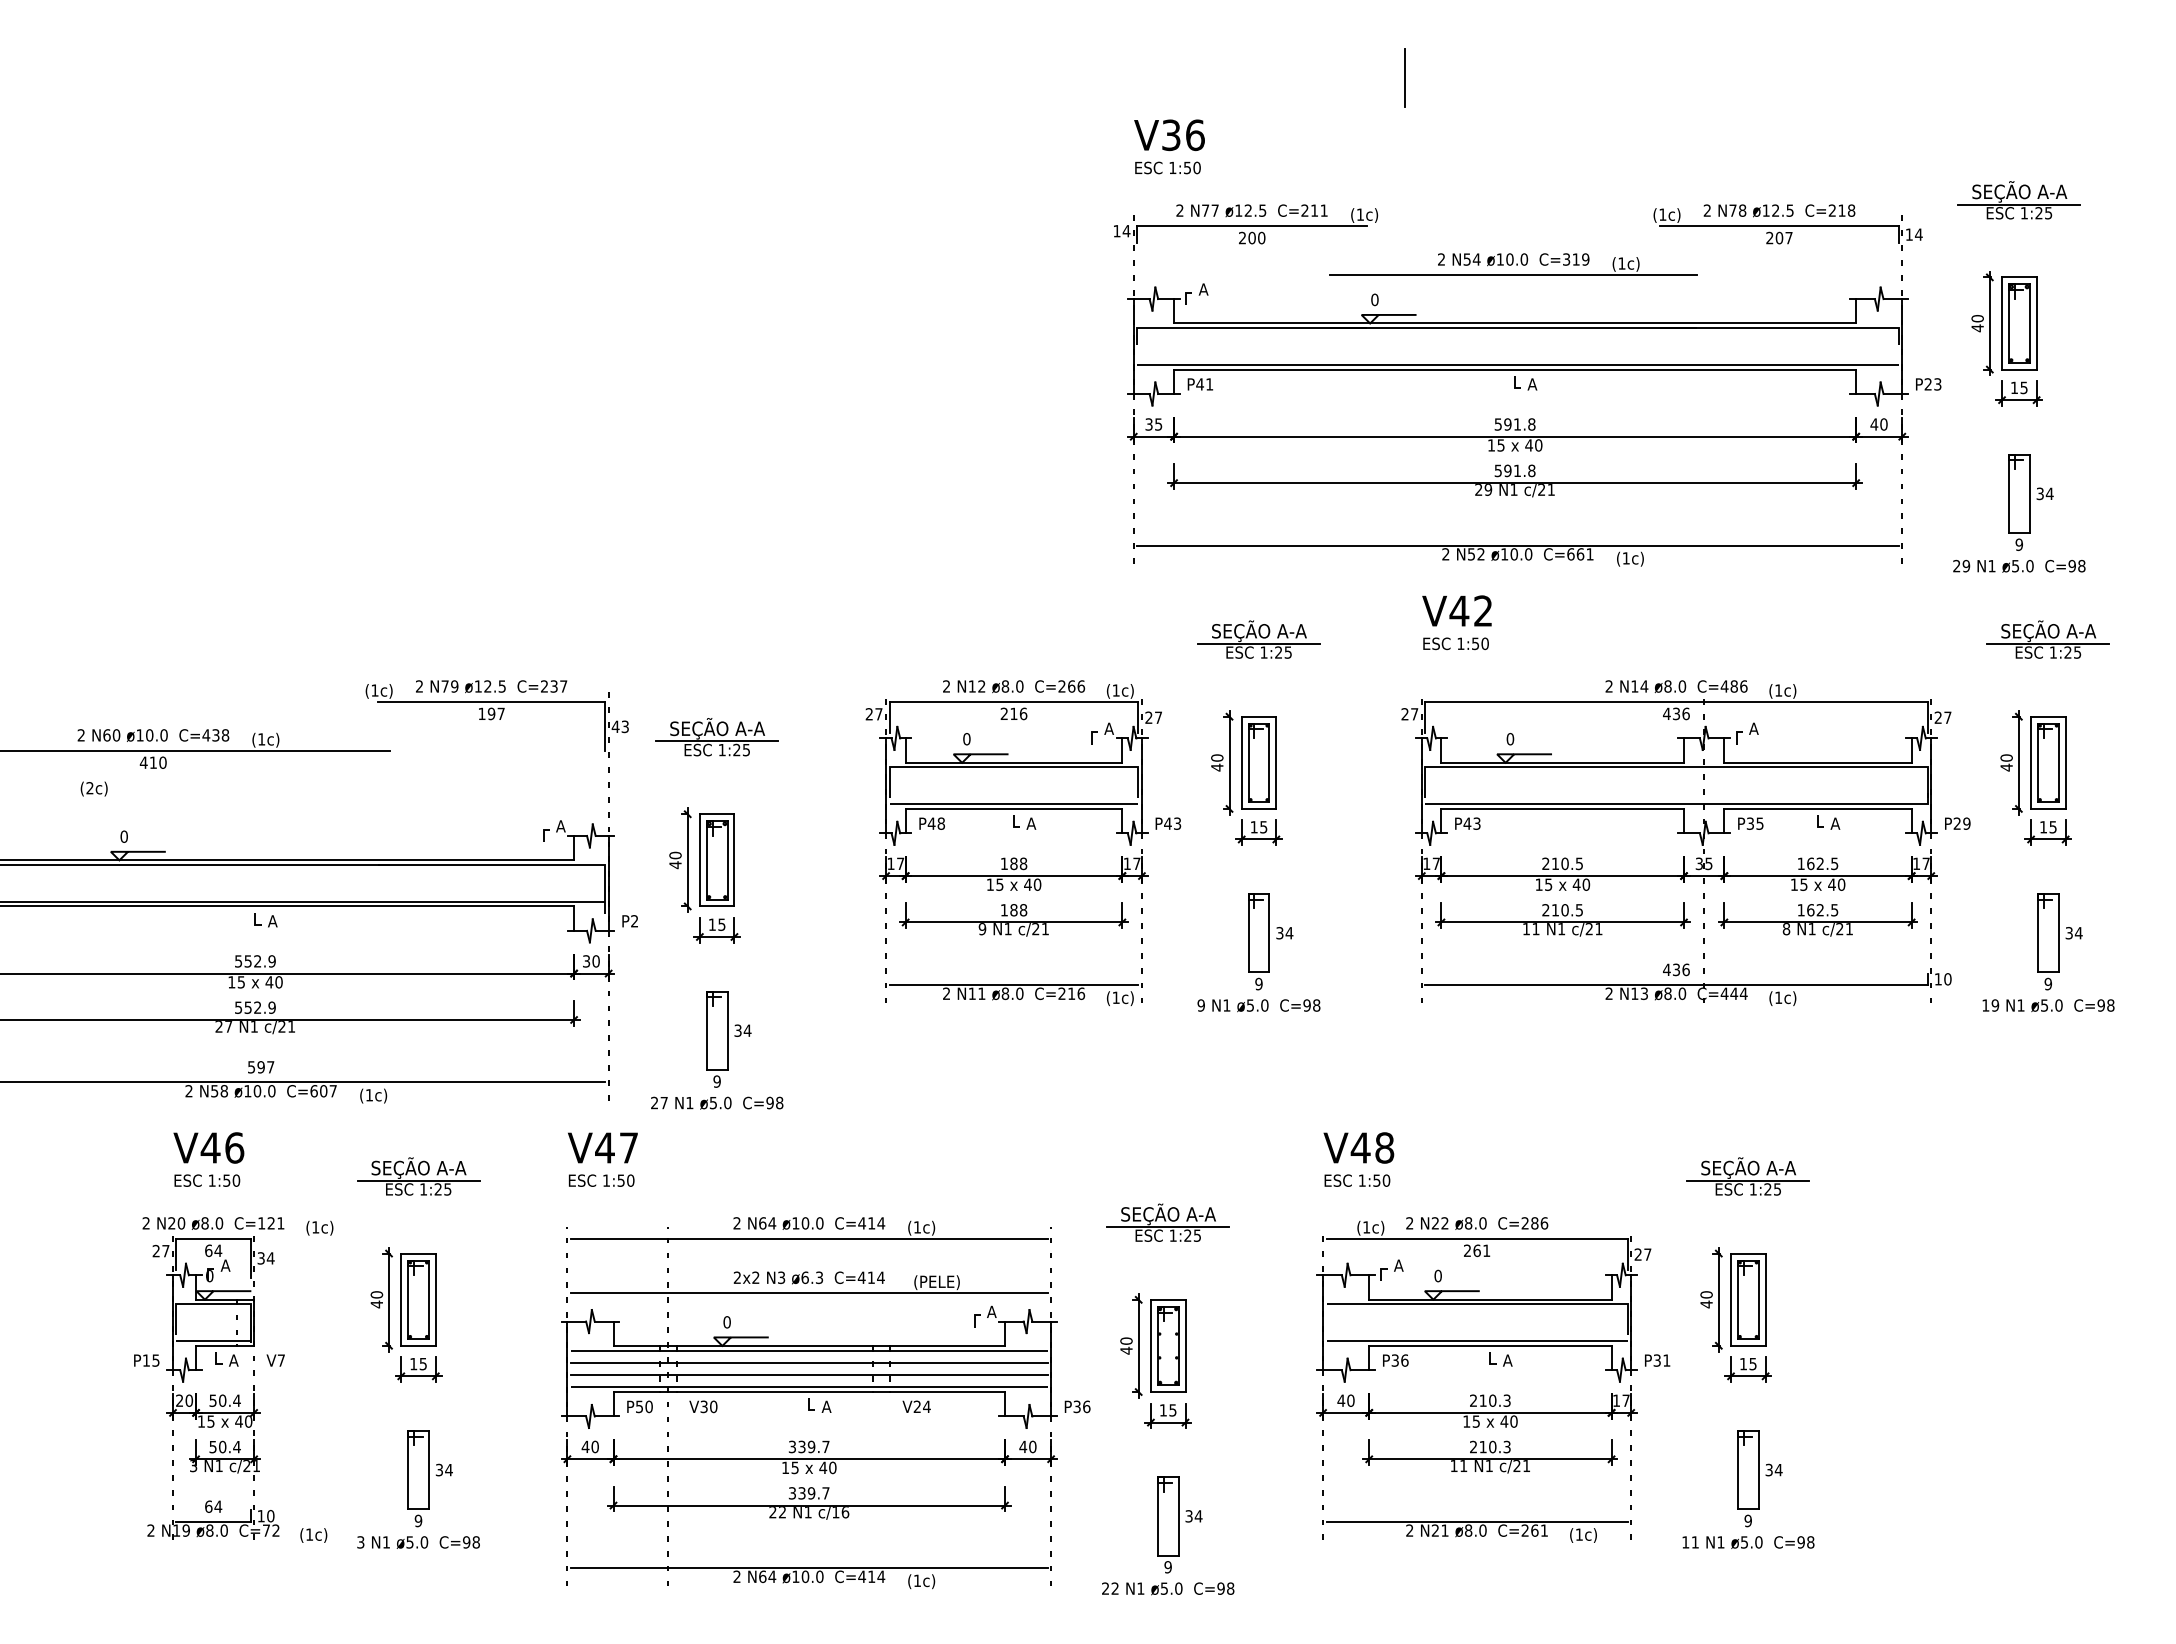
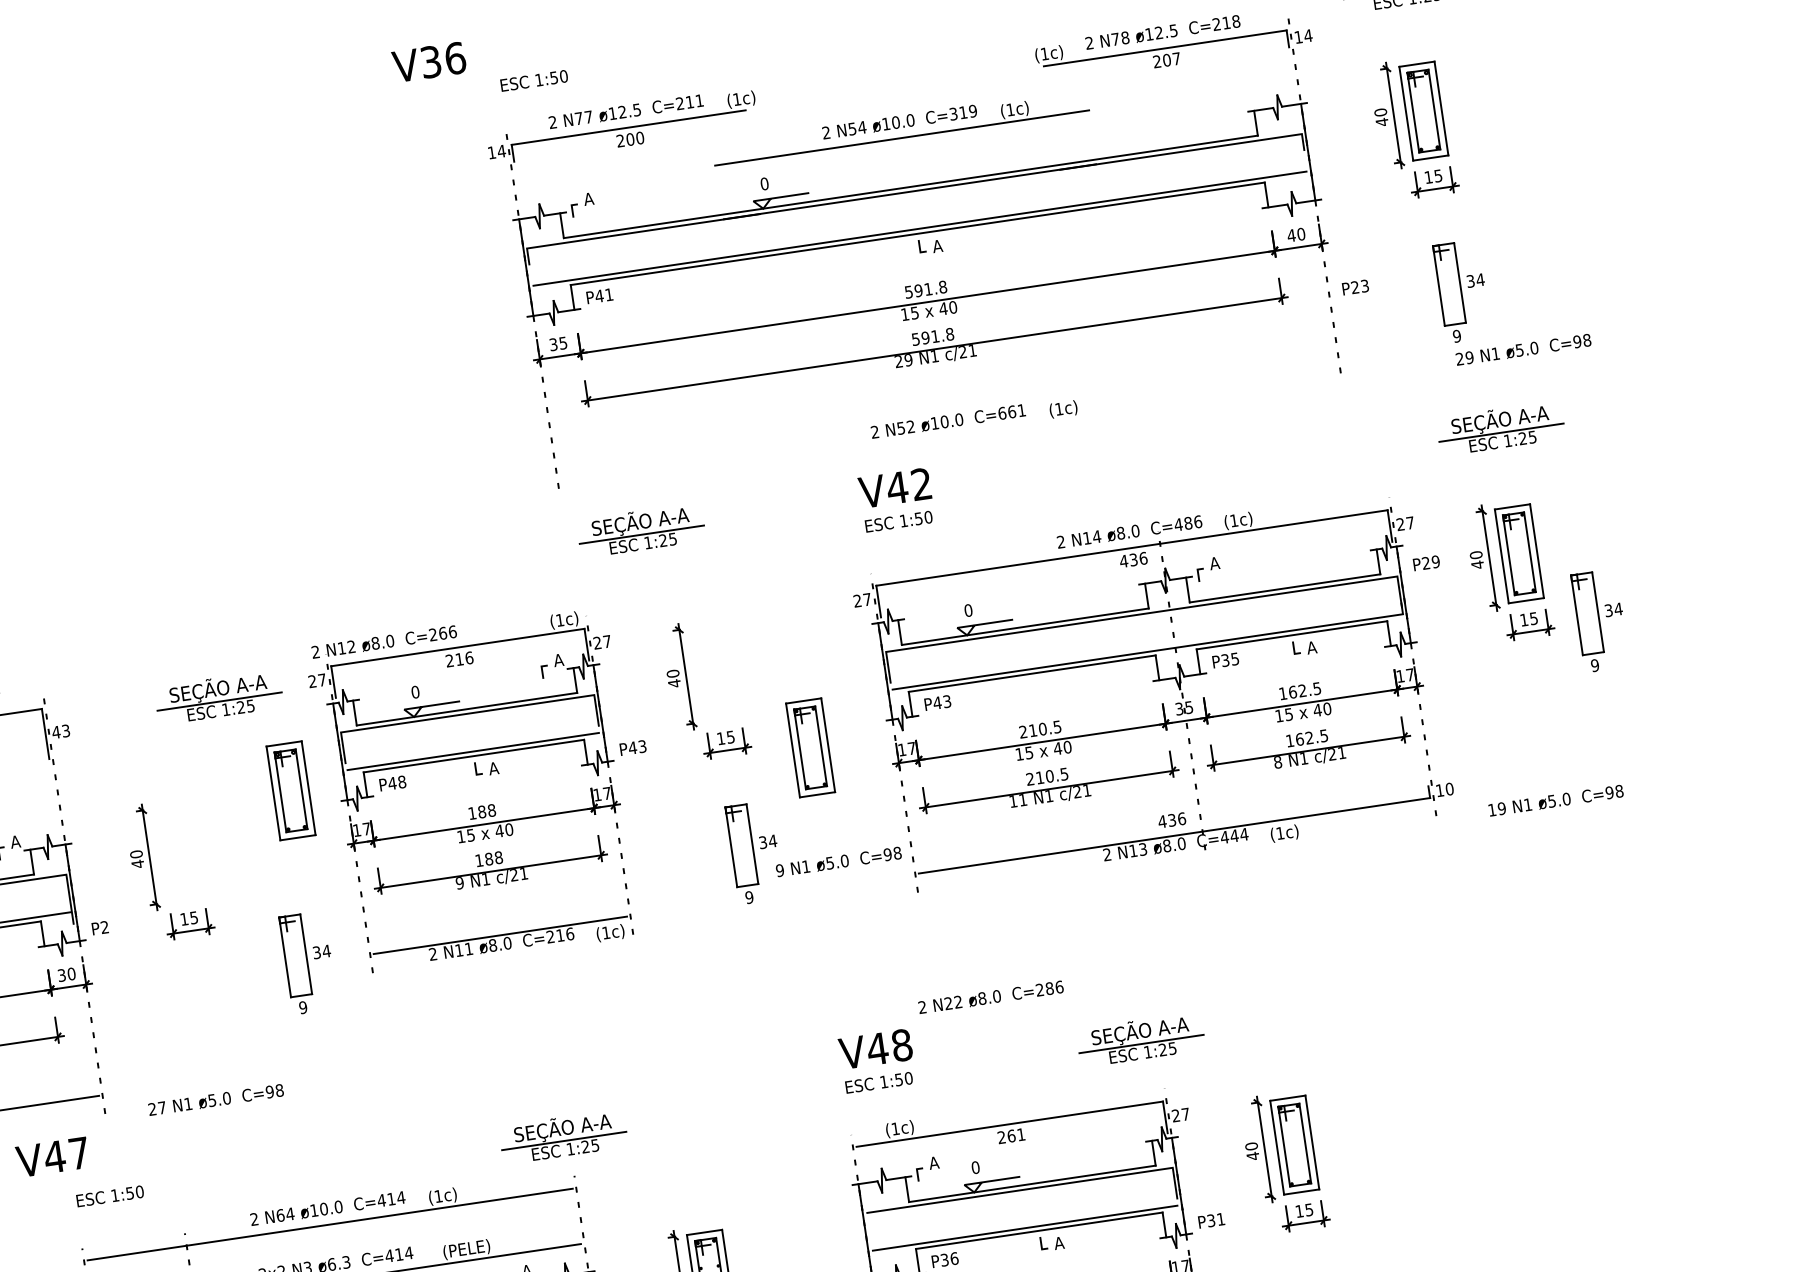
text: (1169, 135) -> (429, 62), moved
text: (1928, 384) -> (1355, 287), moved
line: (1517, 545) -> (946, 412), removed
text: (2019, 565) -> (1523, 349), moved
part: (1258, 639) -> (640, 530), moved
text: (1014, 686) -> (384, 641), moved
part: (716, 737) -> (218, 697), moved
part: (1258, 762) -> (810, 747), moved
text: (1957, 823) -> (1426, 563), moved
part: (716, 859) -> (290, 790), moved
part: (2059, 941) -> (1600, 620), moved
text: (1258, 1005) -> (838, 861), moved
part: (728, 1039) -> (308, 963), moved
text: (602, 1147) -> (52, 1156), moved
part: (1747, 1176) -> (1140, 1039), moved
part: (1167, 1222) -> (562, 1136), moved
text: (1477, 1223) -> (991, 997), moved

